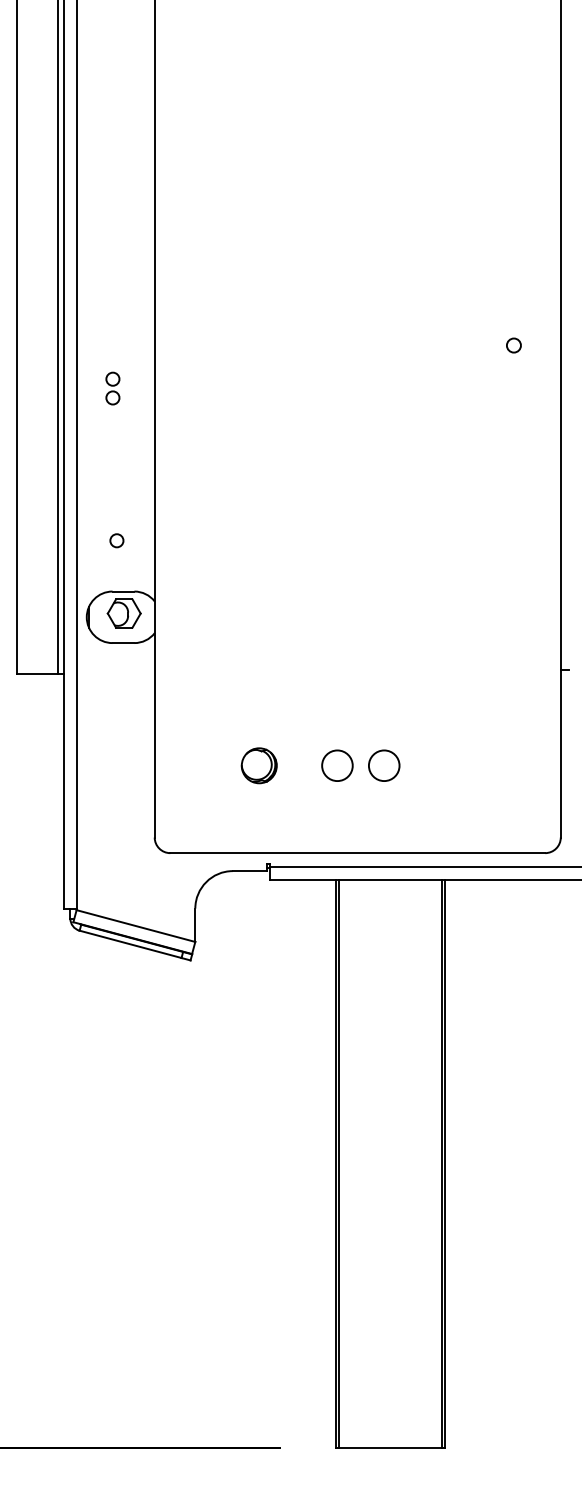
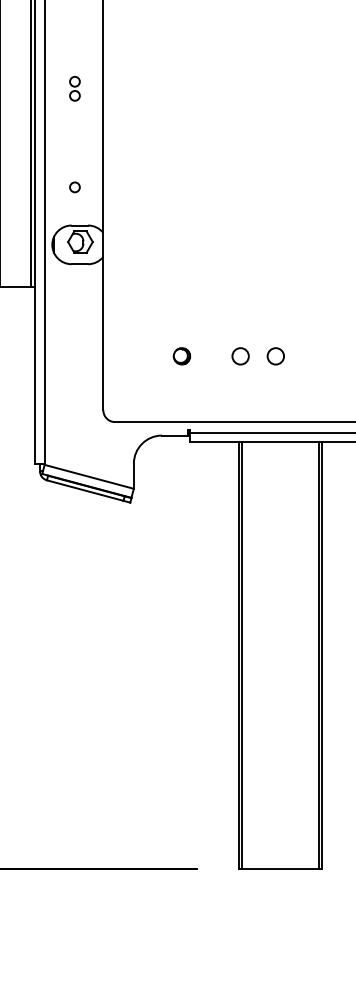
part: (112, 388) -> (74, 88), moved
part: (259, 765) -> (182, 356), size x0.62
circle: (337, 765) -> (240, 356), size x0.71
circle: (384, 765) -> (275, 356), size x0.71

